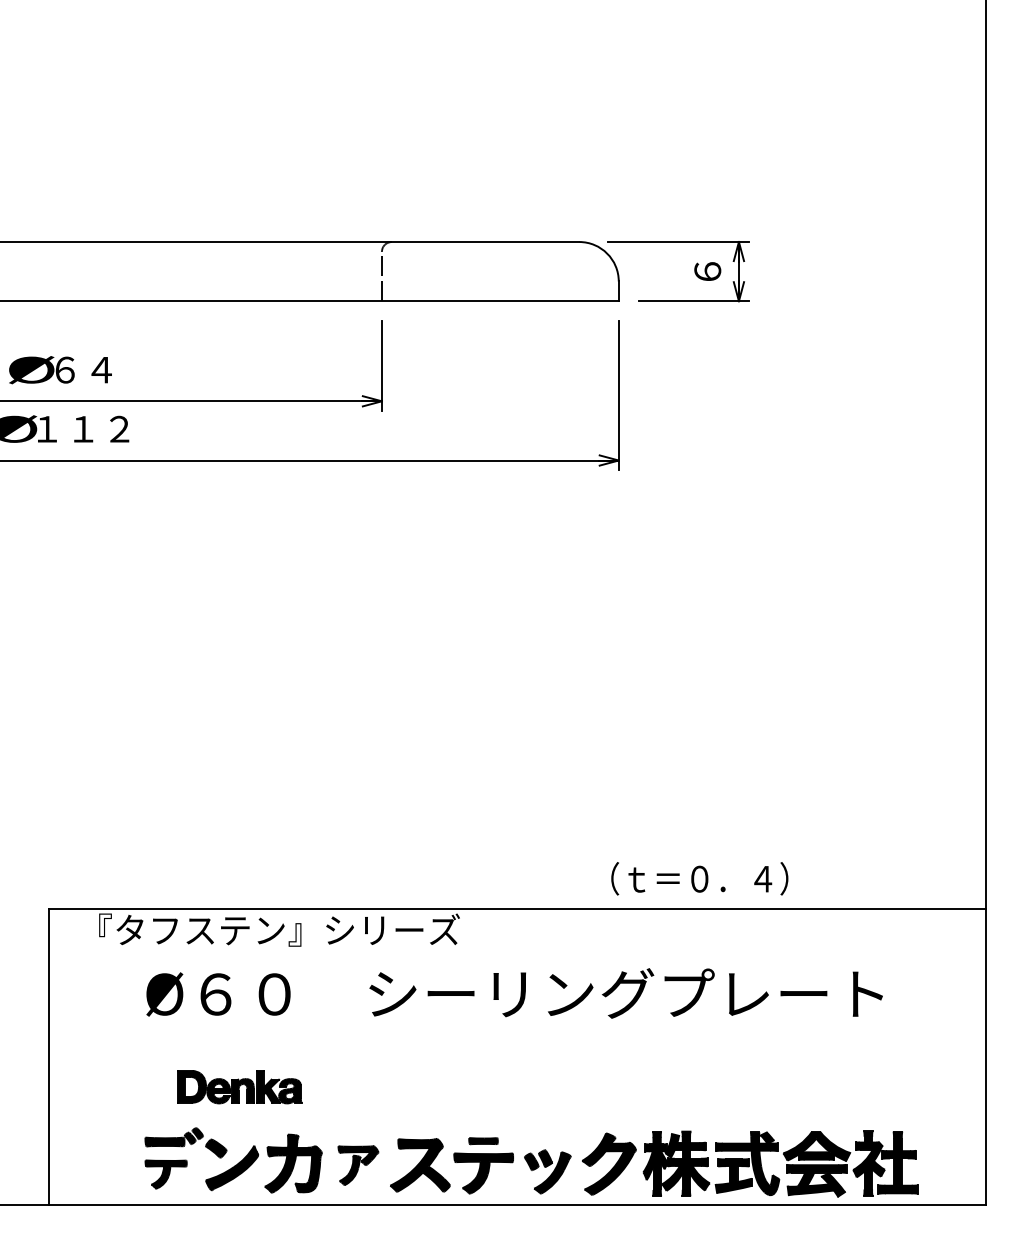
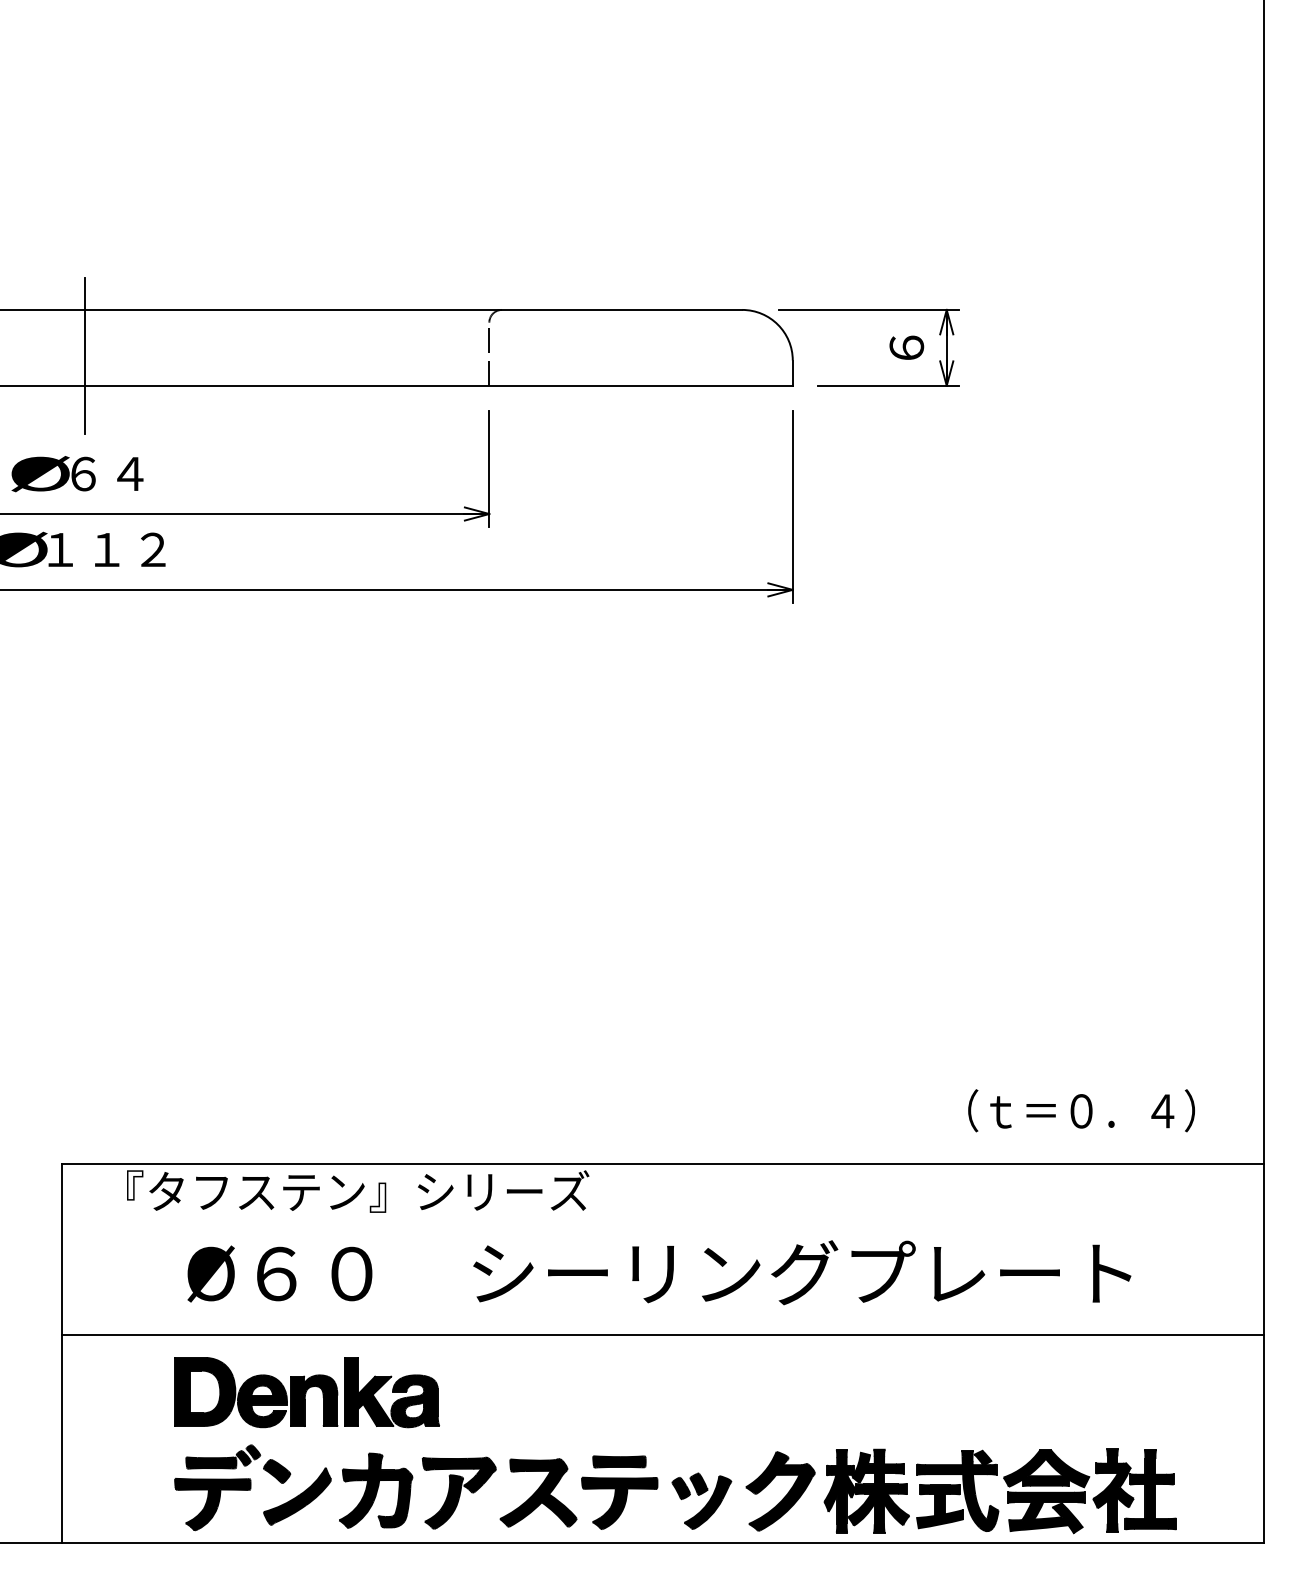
line: (65, 277) -> (84, 355), added
text: (699, 878) -> (1081, 1110), moved
line: (517, 1041) -> (662, 1334), added
part: (239, 1086) -> (306, 1392), size x1.67
part: (483, 1140) -> (619, 1461), size x1.43
part: (357, 1165) -> (458, 1492), size x1.43
part: (165, 1174) -> (212, 1504), size x1.43

